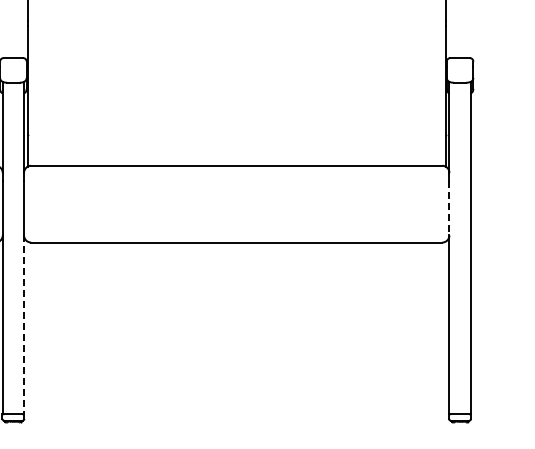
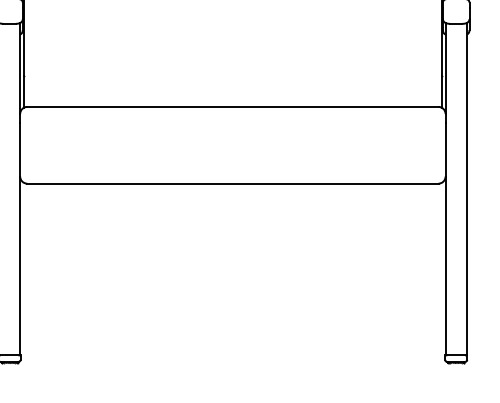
line: (449, 208) -> (445, 149), dashed -> solid
line: (24, 325) -> (20, 266), dashed -> solid

